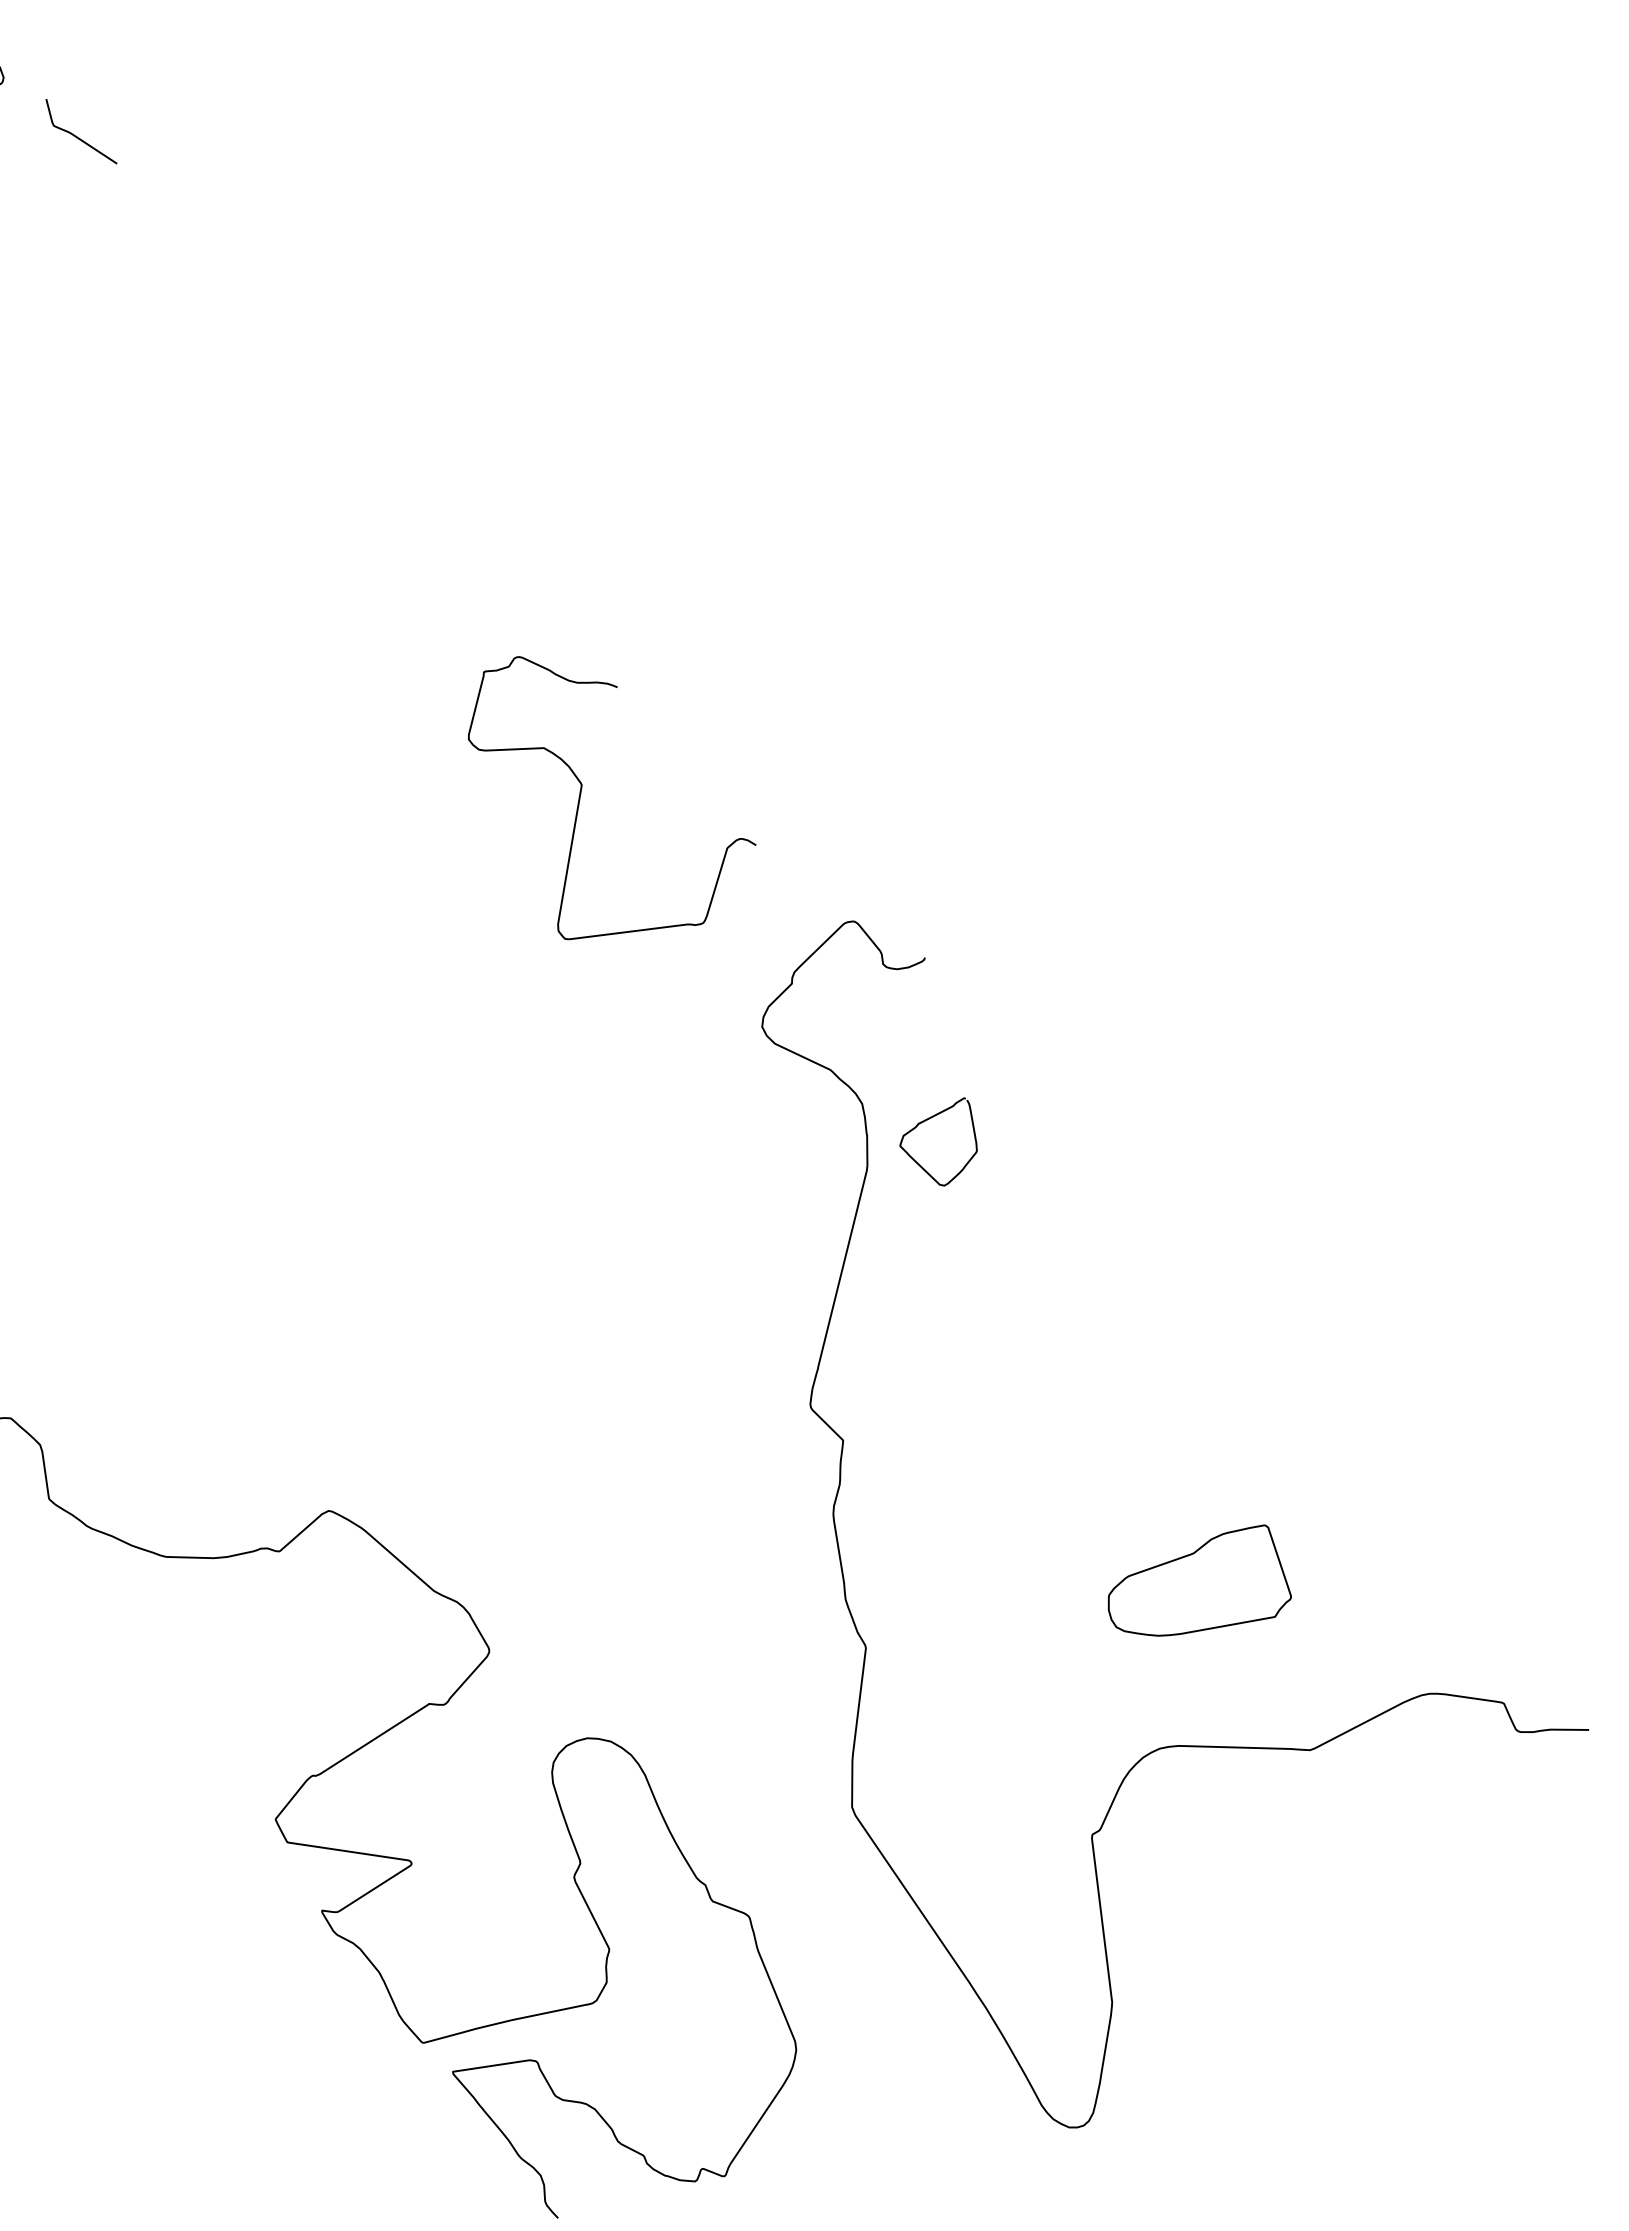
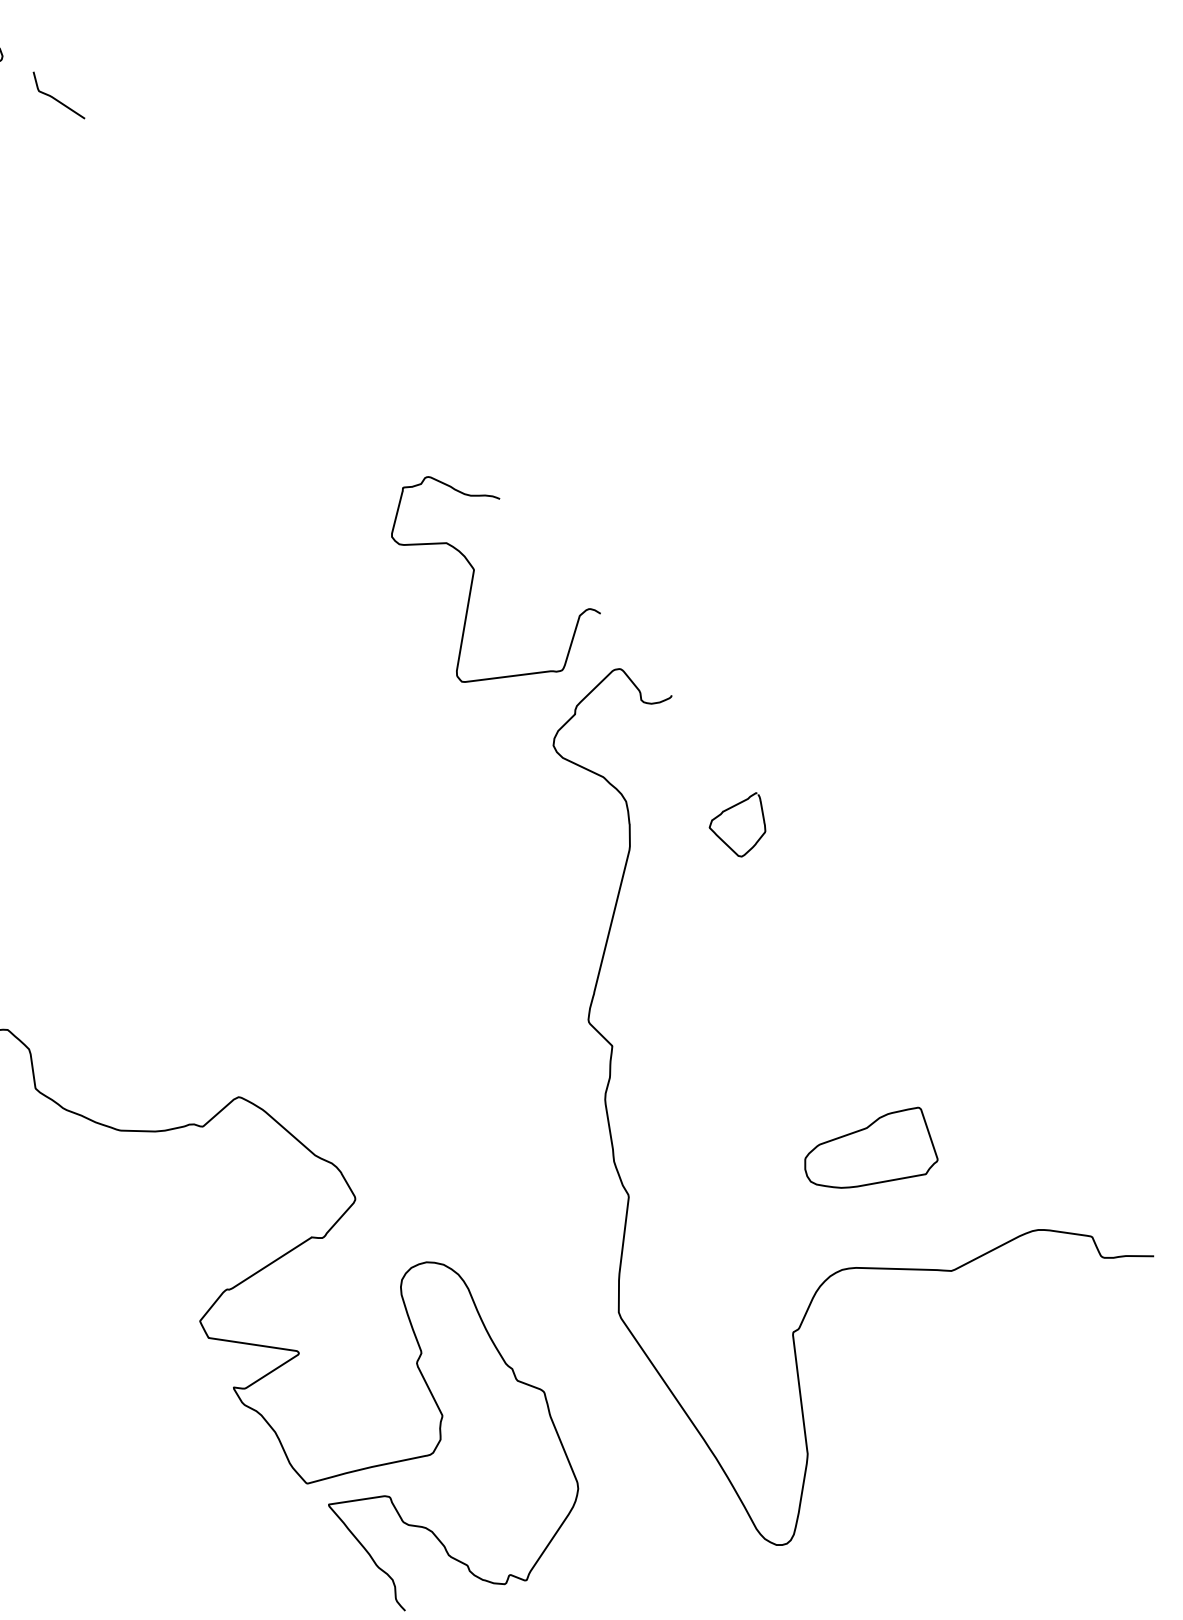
curve: (581, 794) -> (473, 576), moved
curve: (927, 1120) -> (729, 809), moved

